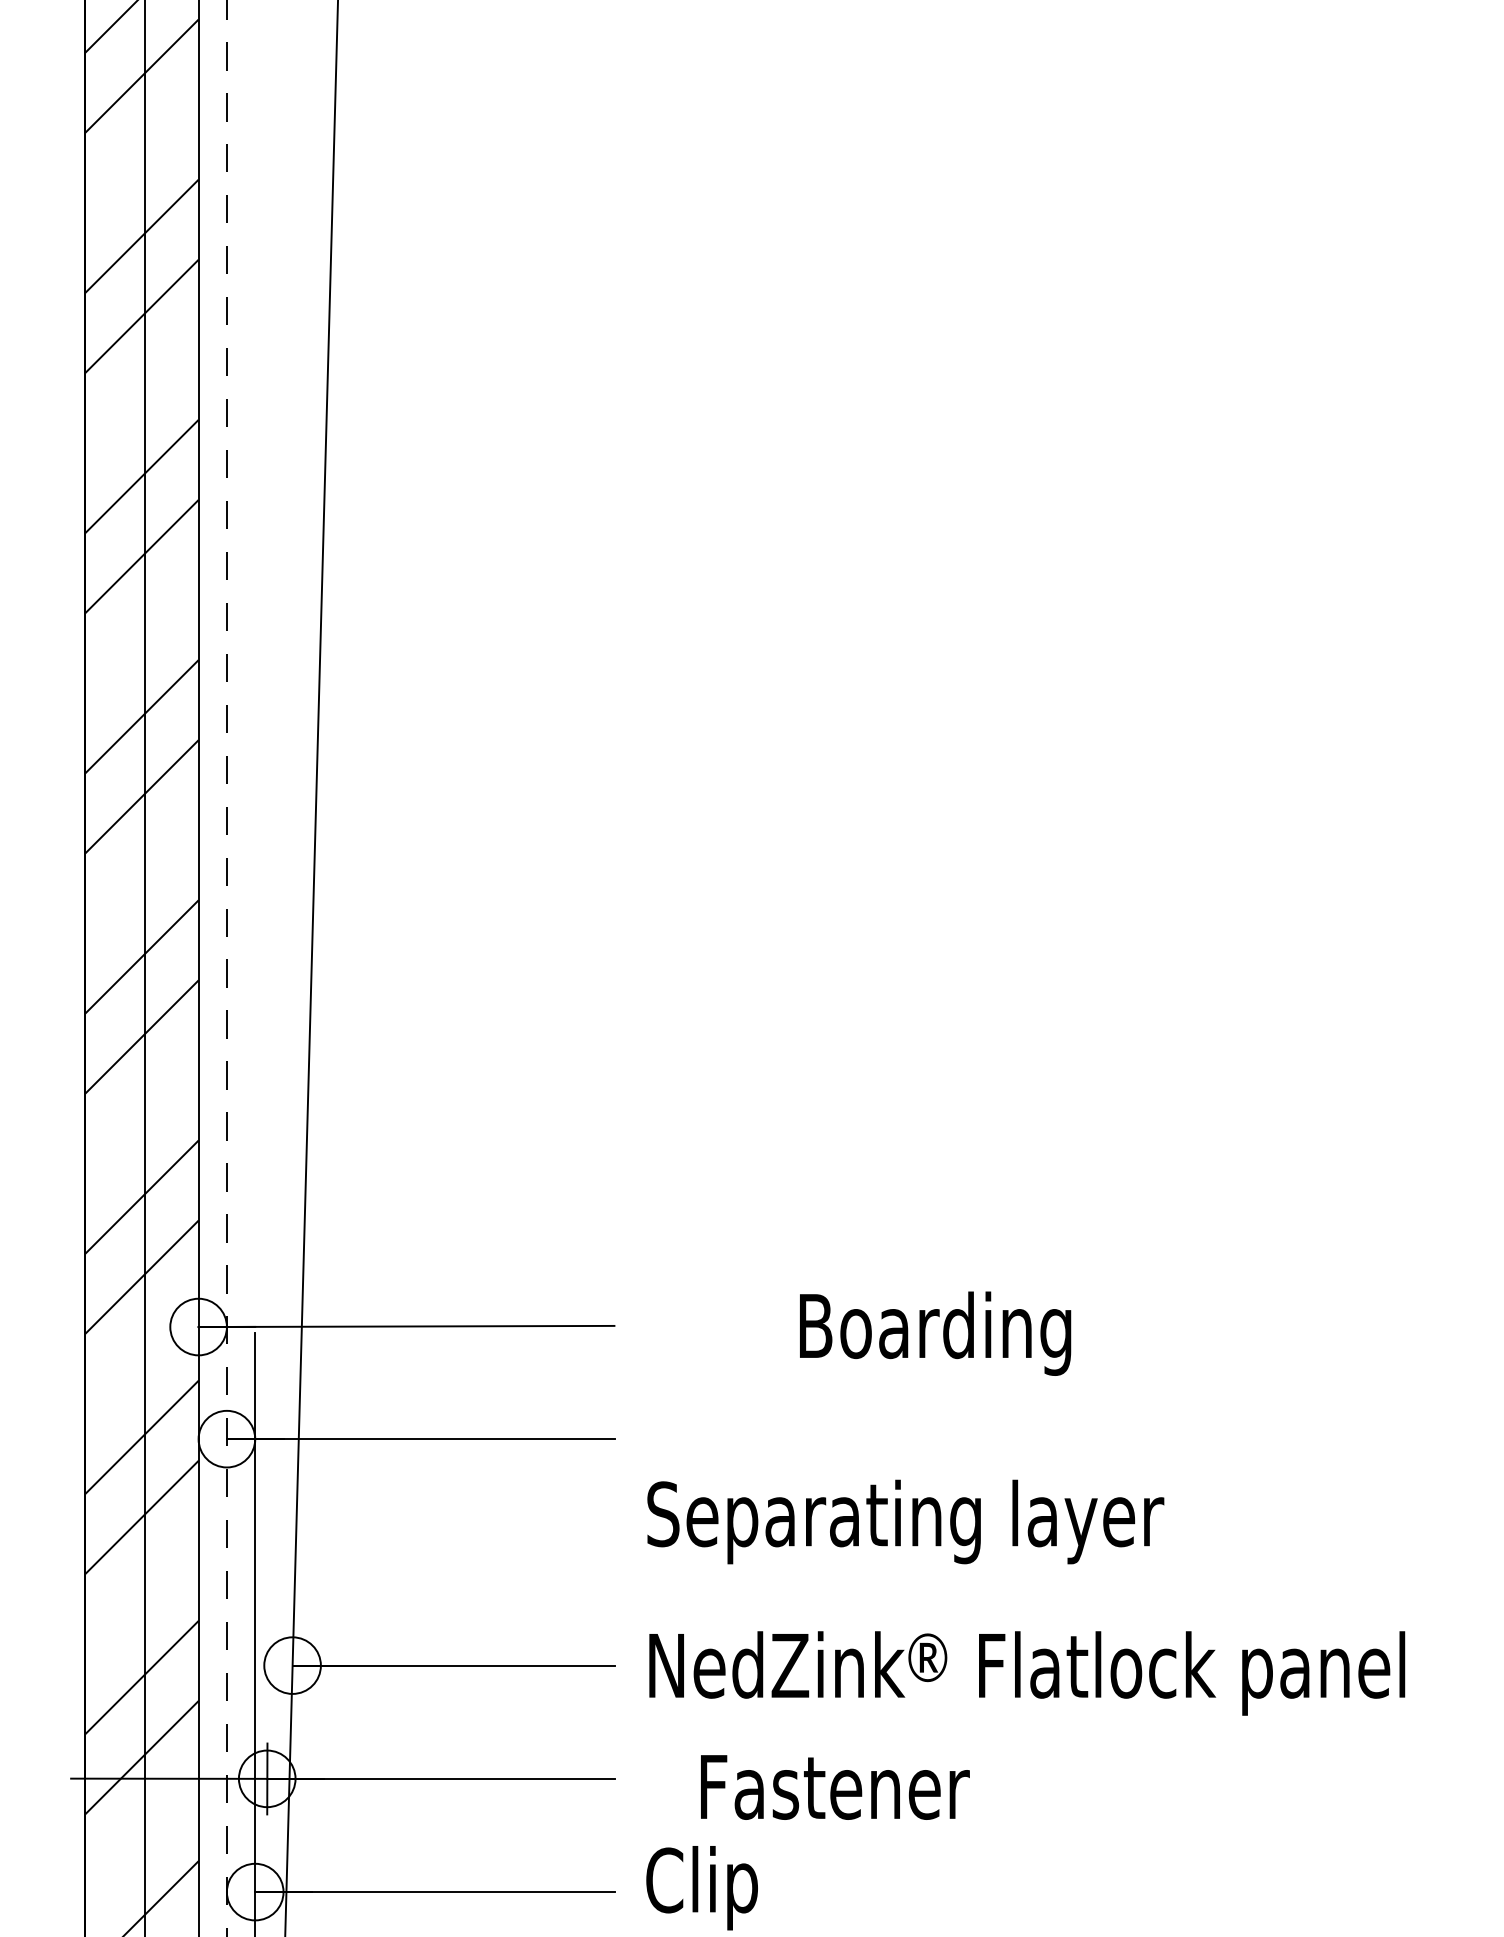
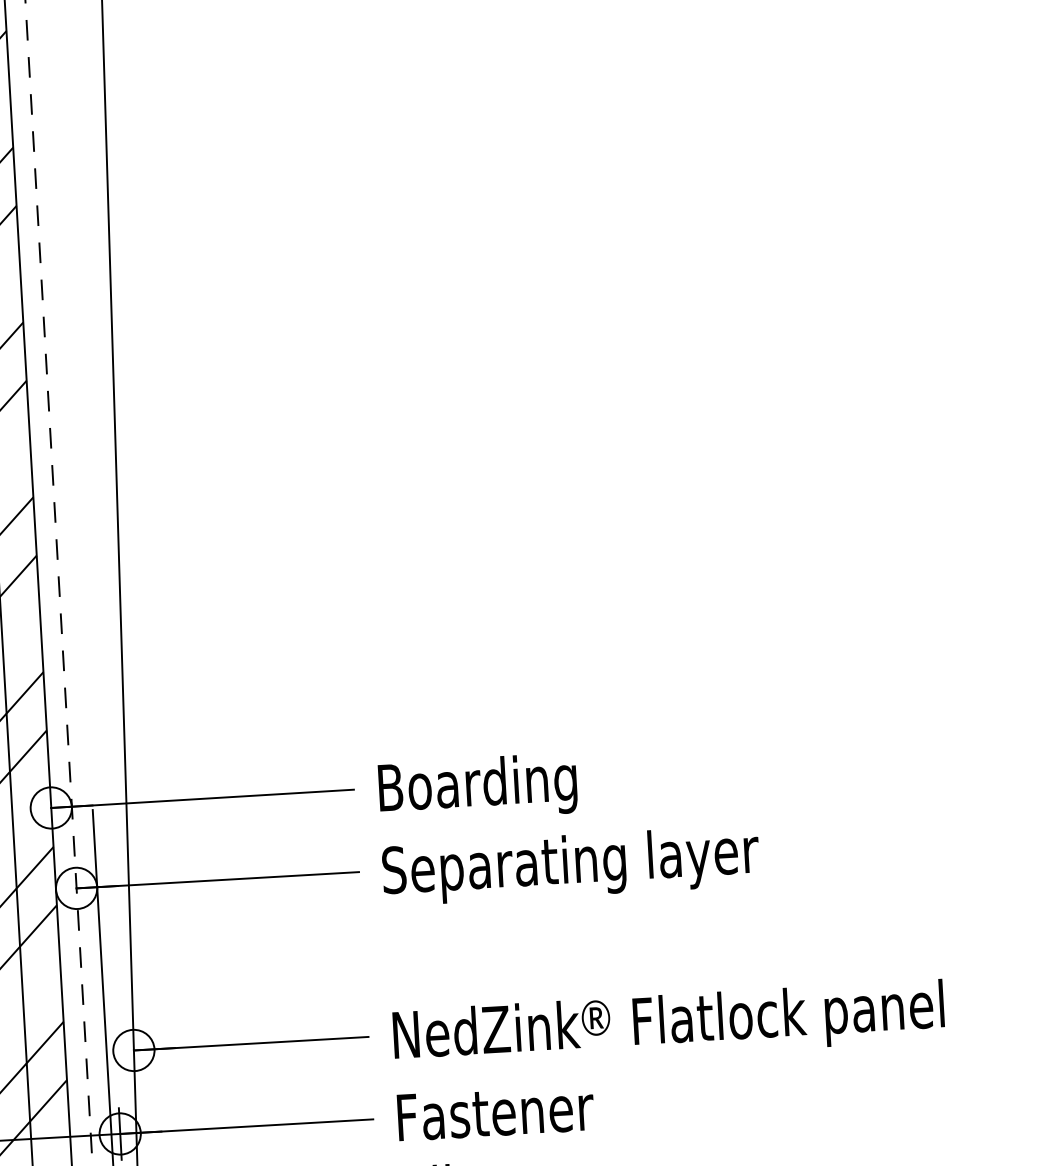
text: (935, 1333) -> (478, 788), moved
text: (905, 1521) -> (570, 865), moved
text: (835, 1787) -> (496, 1112), moved

